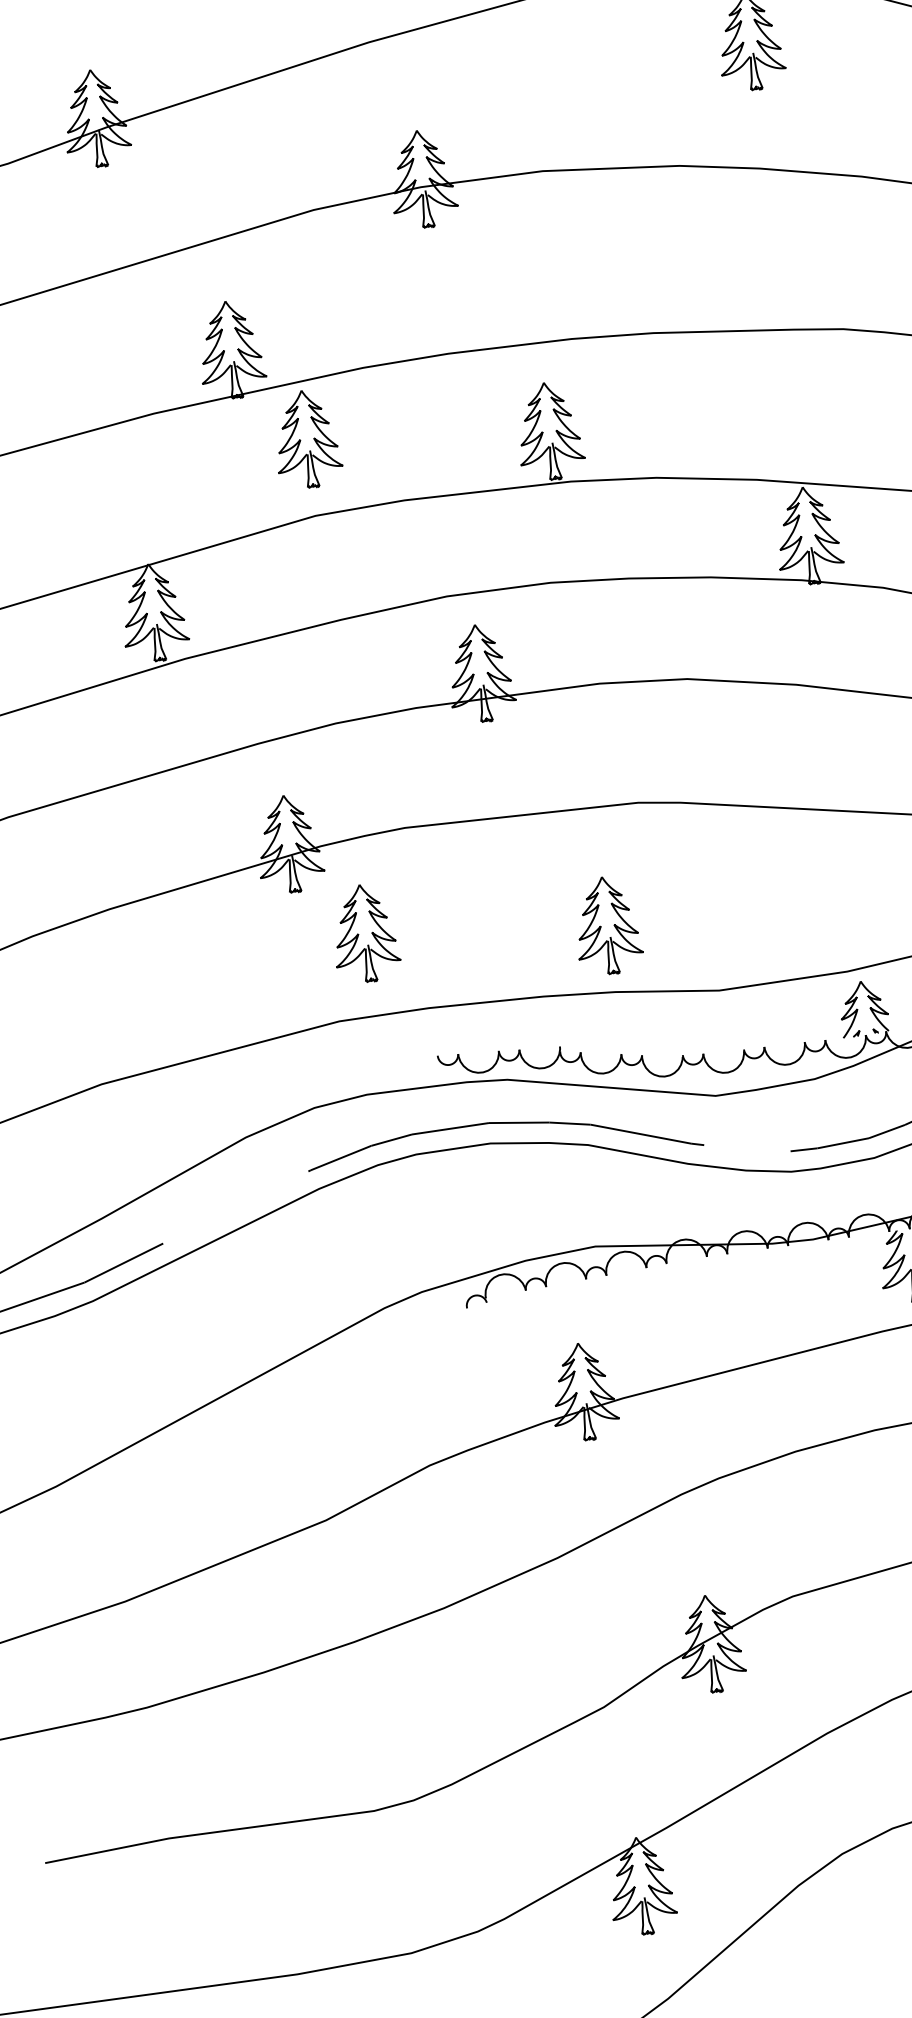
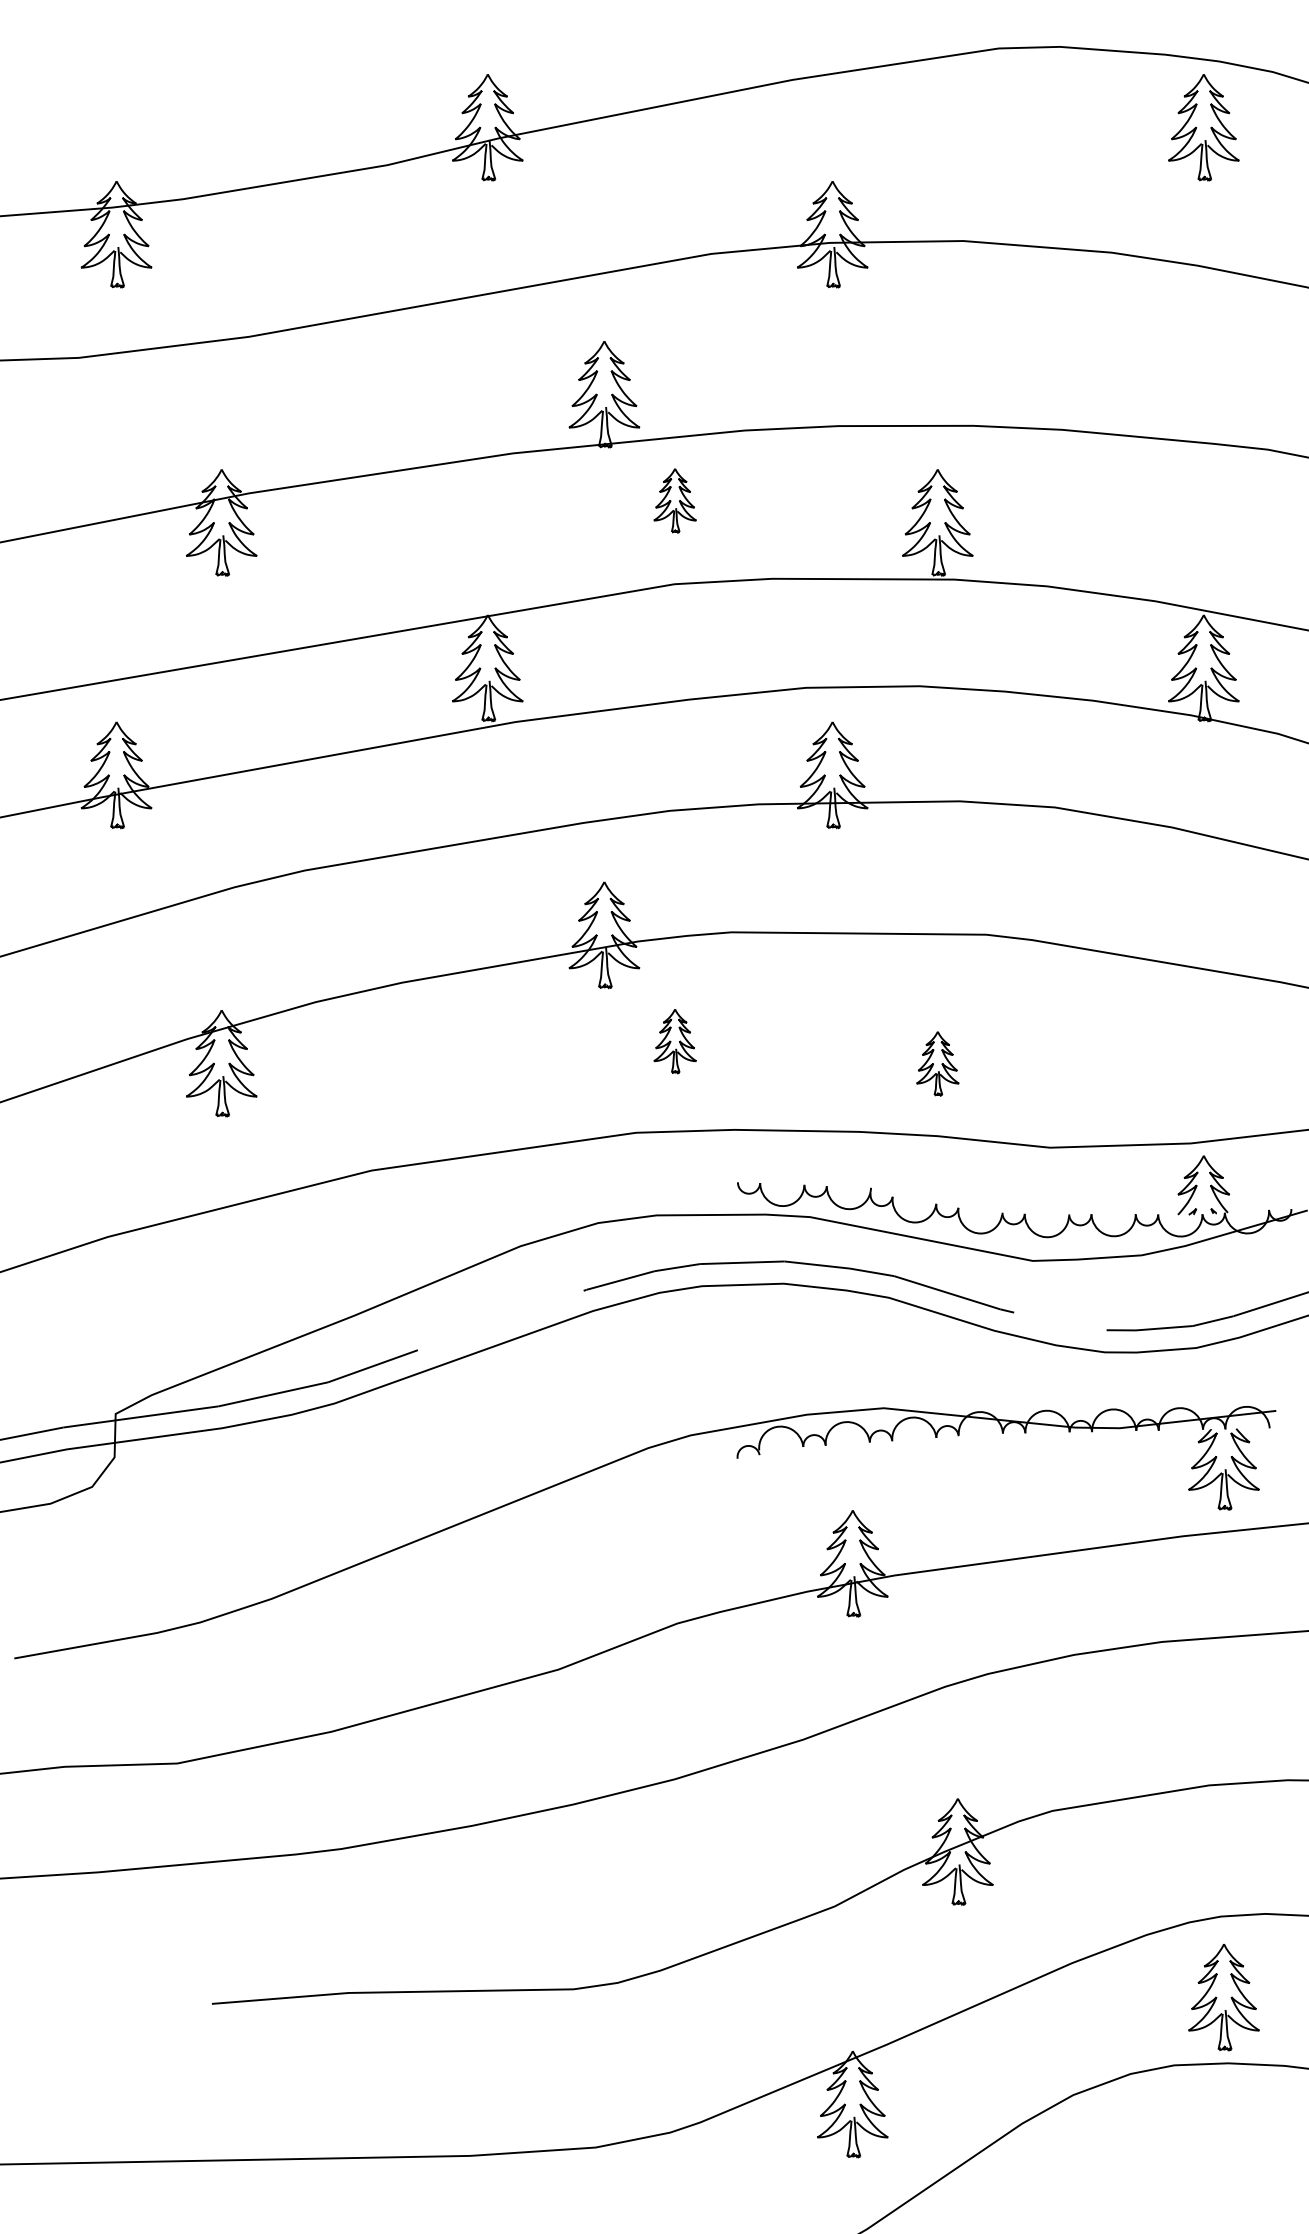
part: (306, 439) -> (674, 500), size x0.6
part: (607, 925) -> (937, 1063), size x0.6
part: (364, 933) -> (674, 1041), size x0.6

